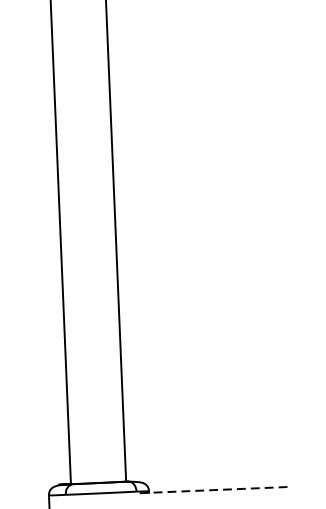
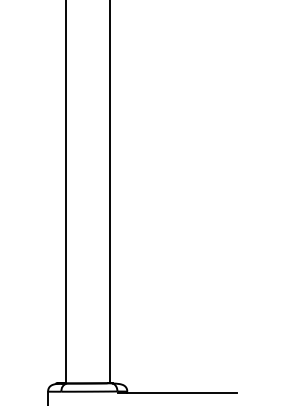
line: (212, 489) -> (177, 392), dashed -> solid

